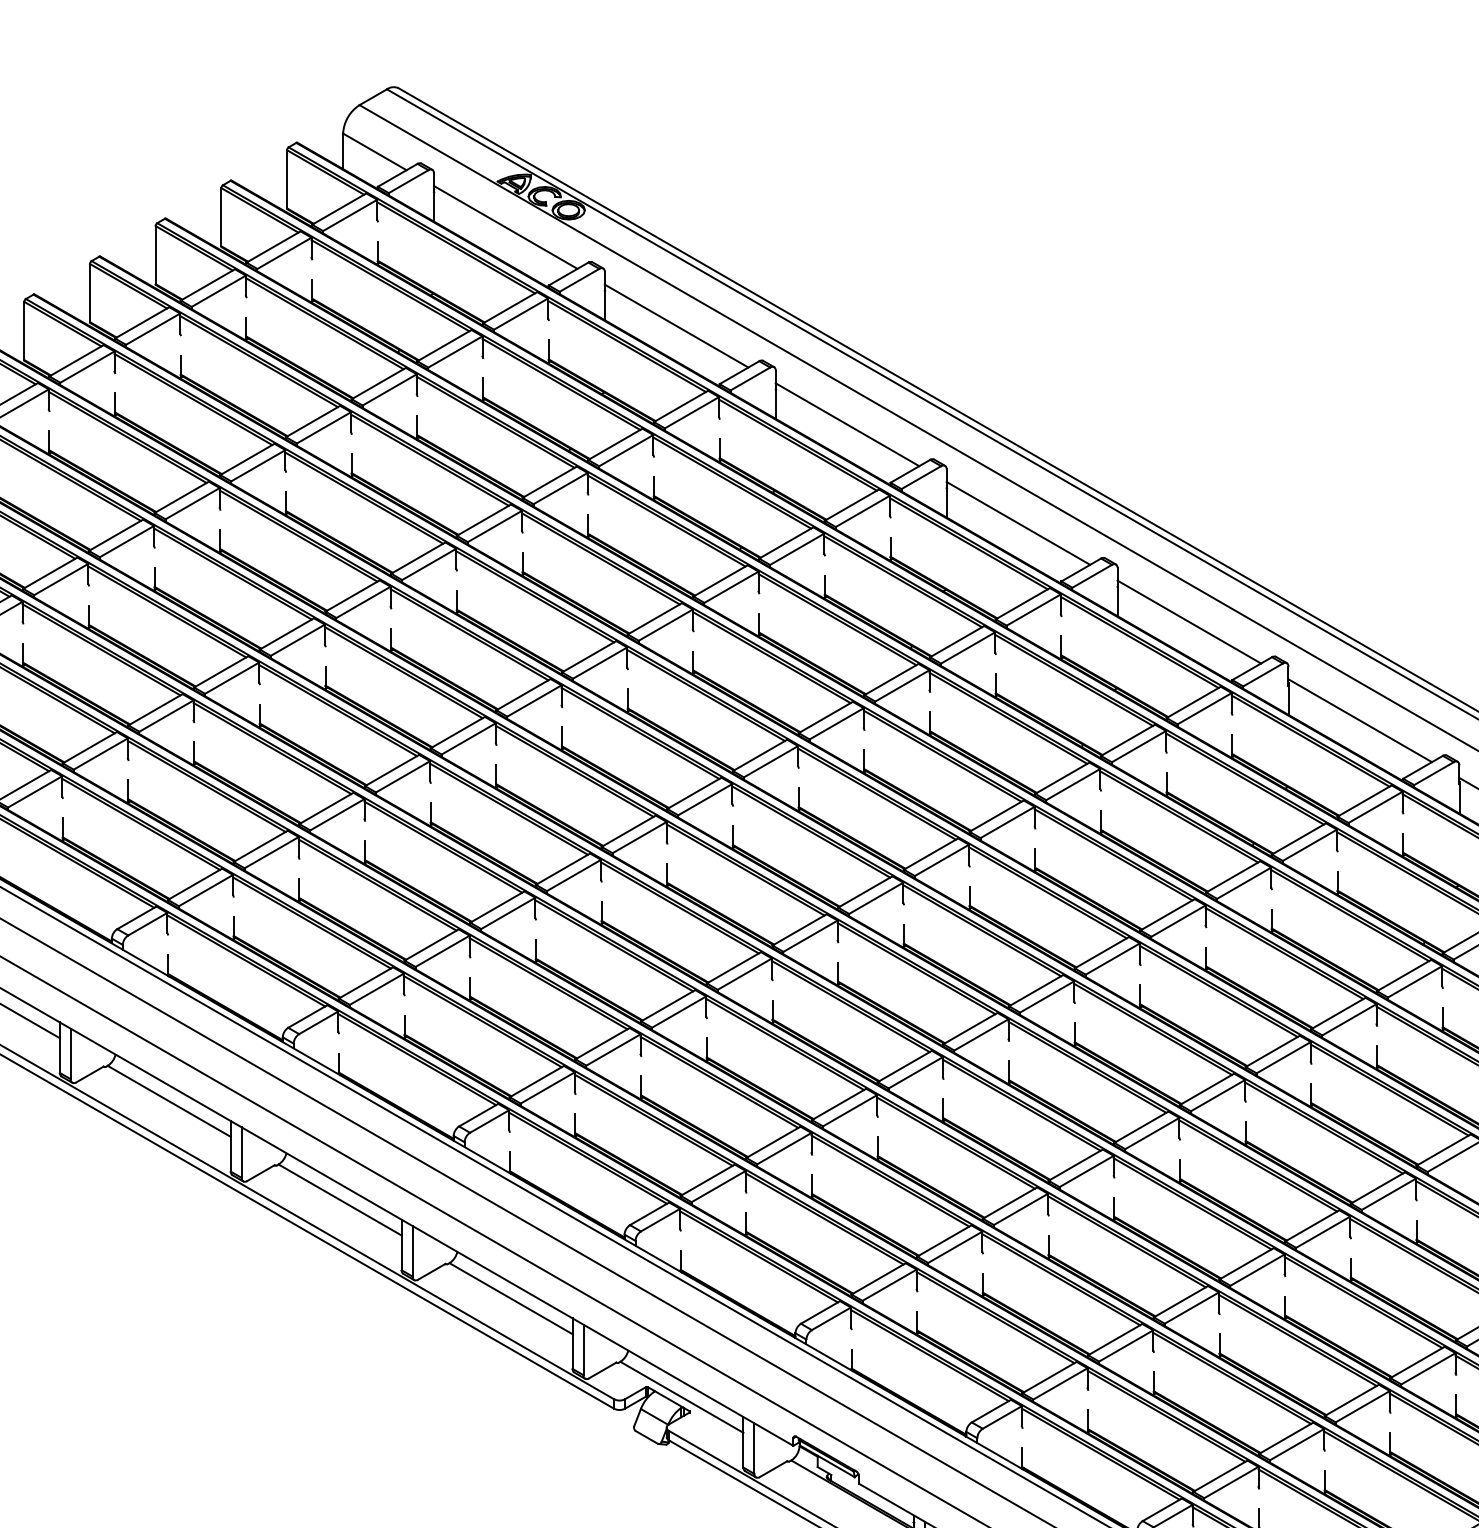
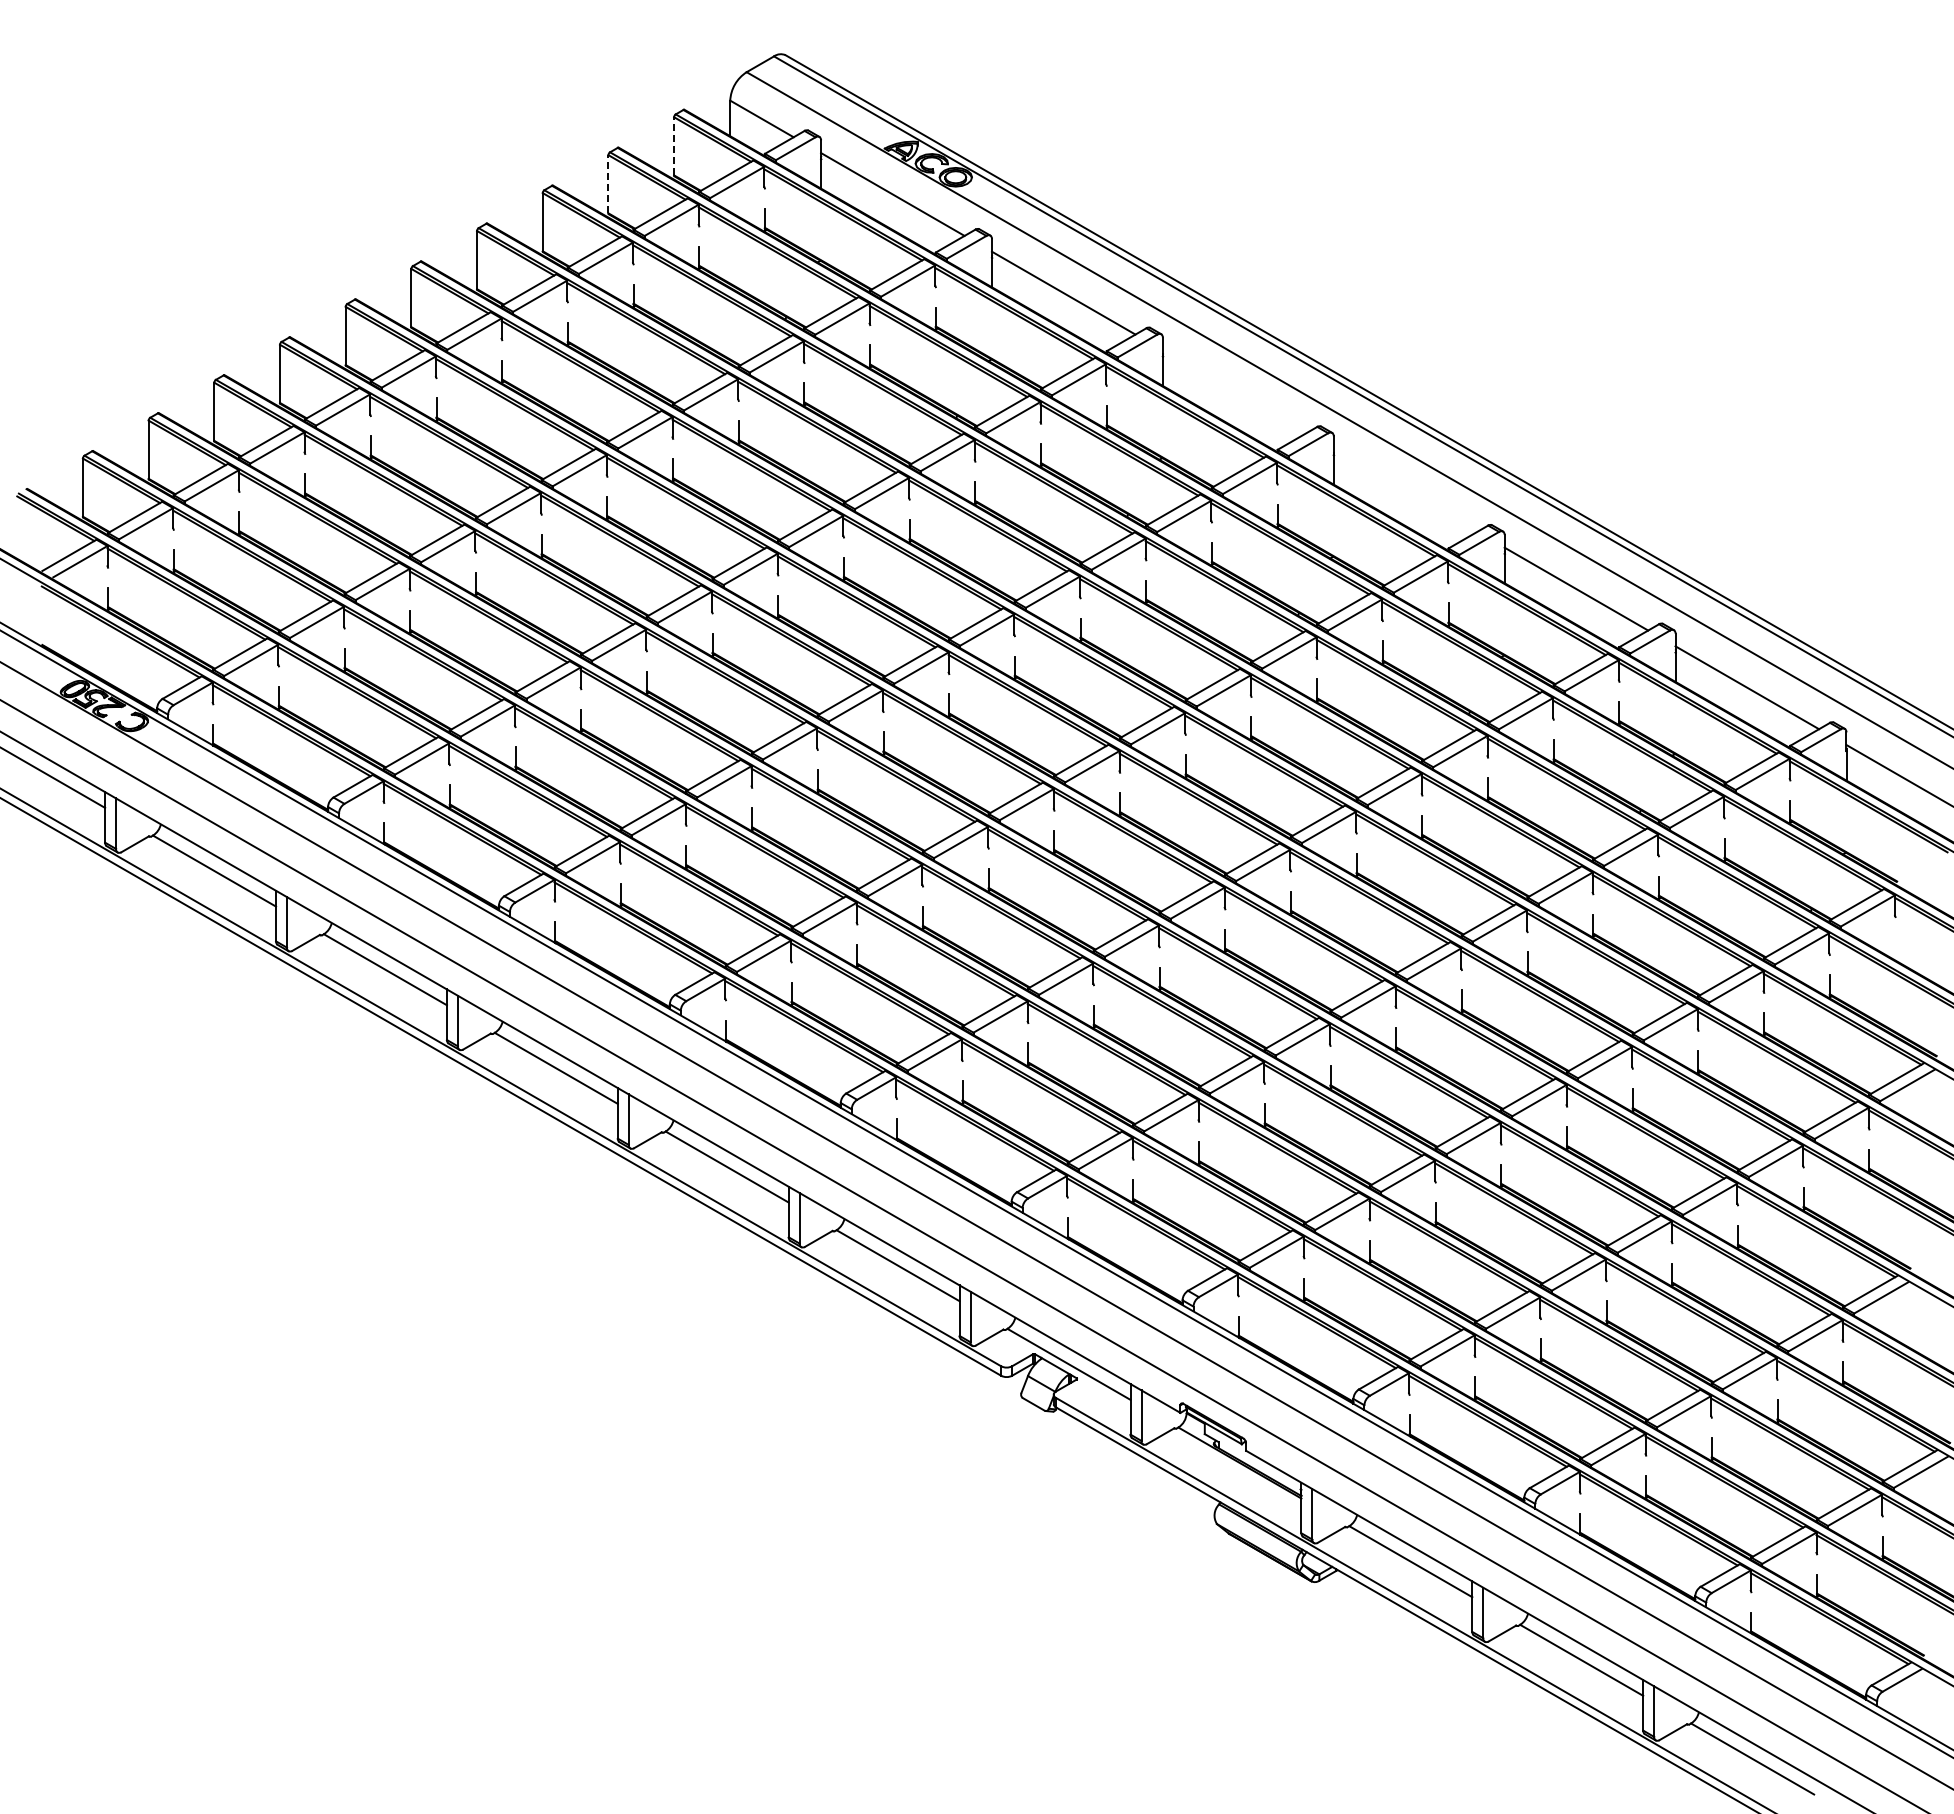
line: (287, 178) -> (674, 145), solid -> dashed
line: (221, 216) -> (608, 183), solid -> dashed
line: (847, 424) -> (1234, 391), removed
line: (1018, 523) -> (1405, 490), removed

